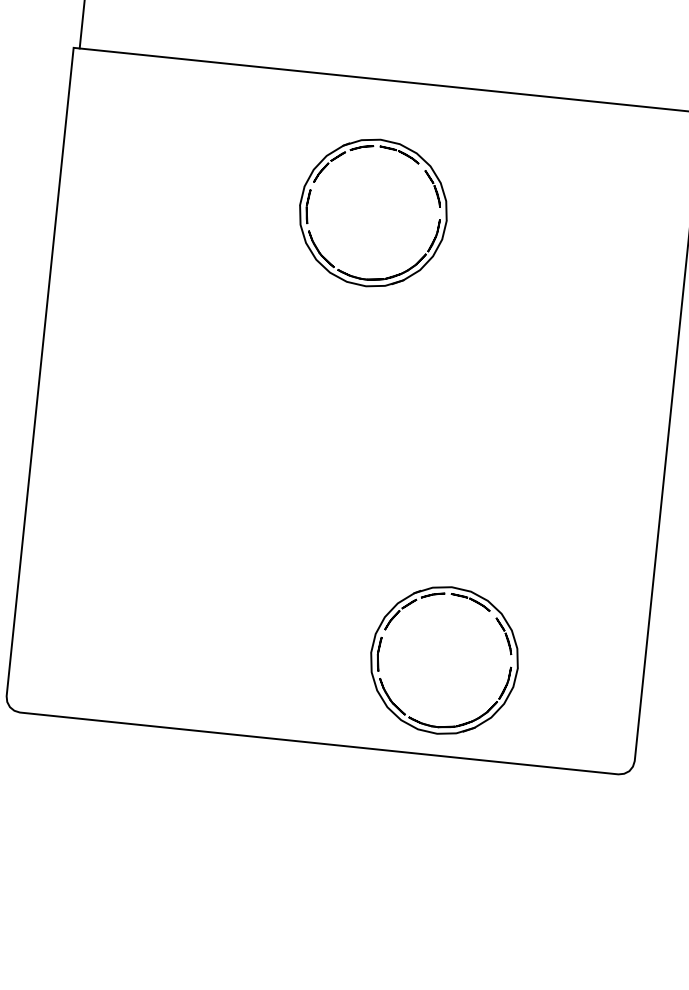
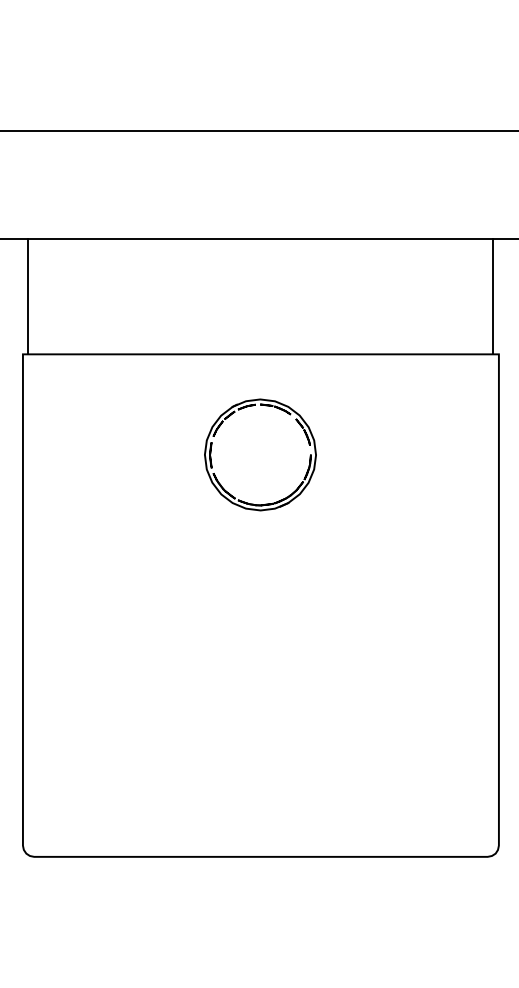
part: (444, 659) -> (348, 784), removed

